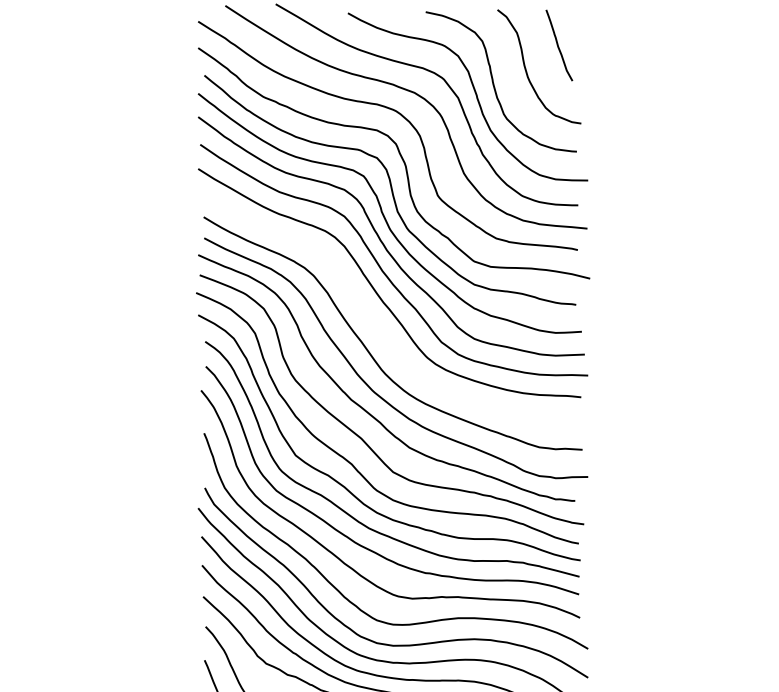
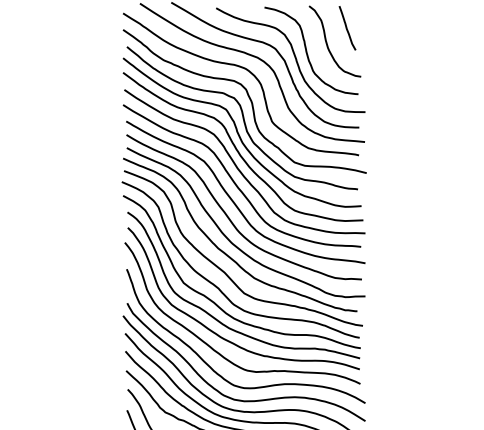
curve: (377, 324) -> (234, 201), added

